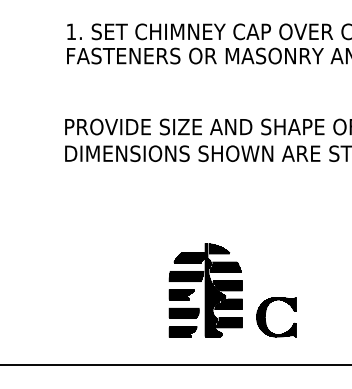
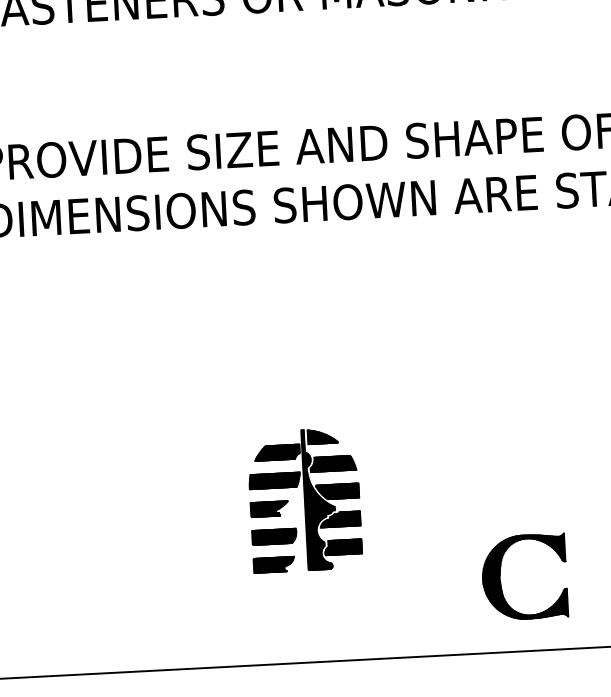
part: (205, 290) -> (304, 500), size x0.7
part: (265, 317) -> (501, 578), moved

